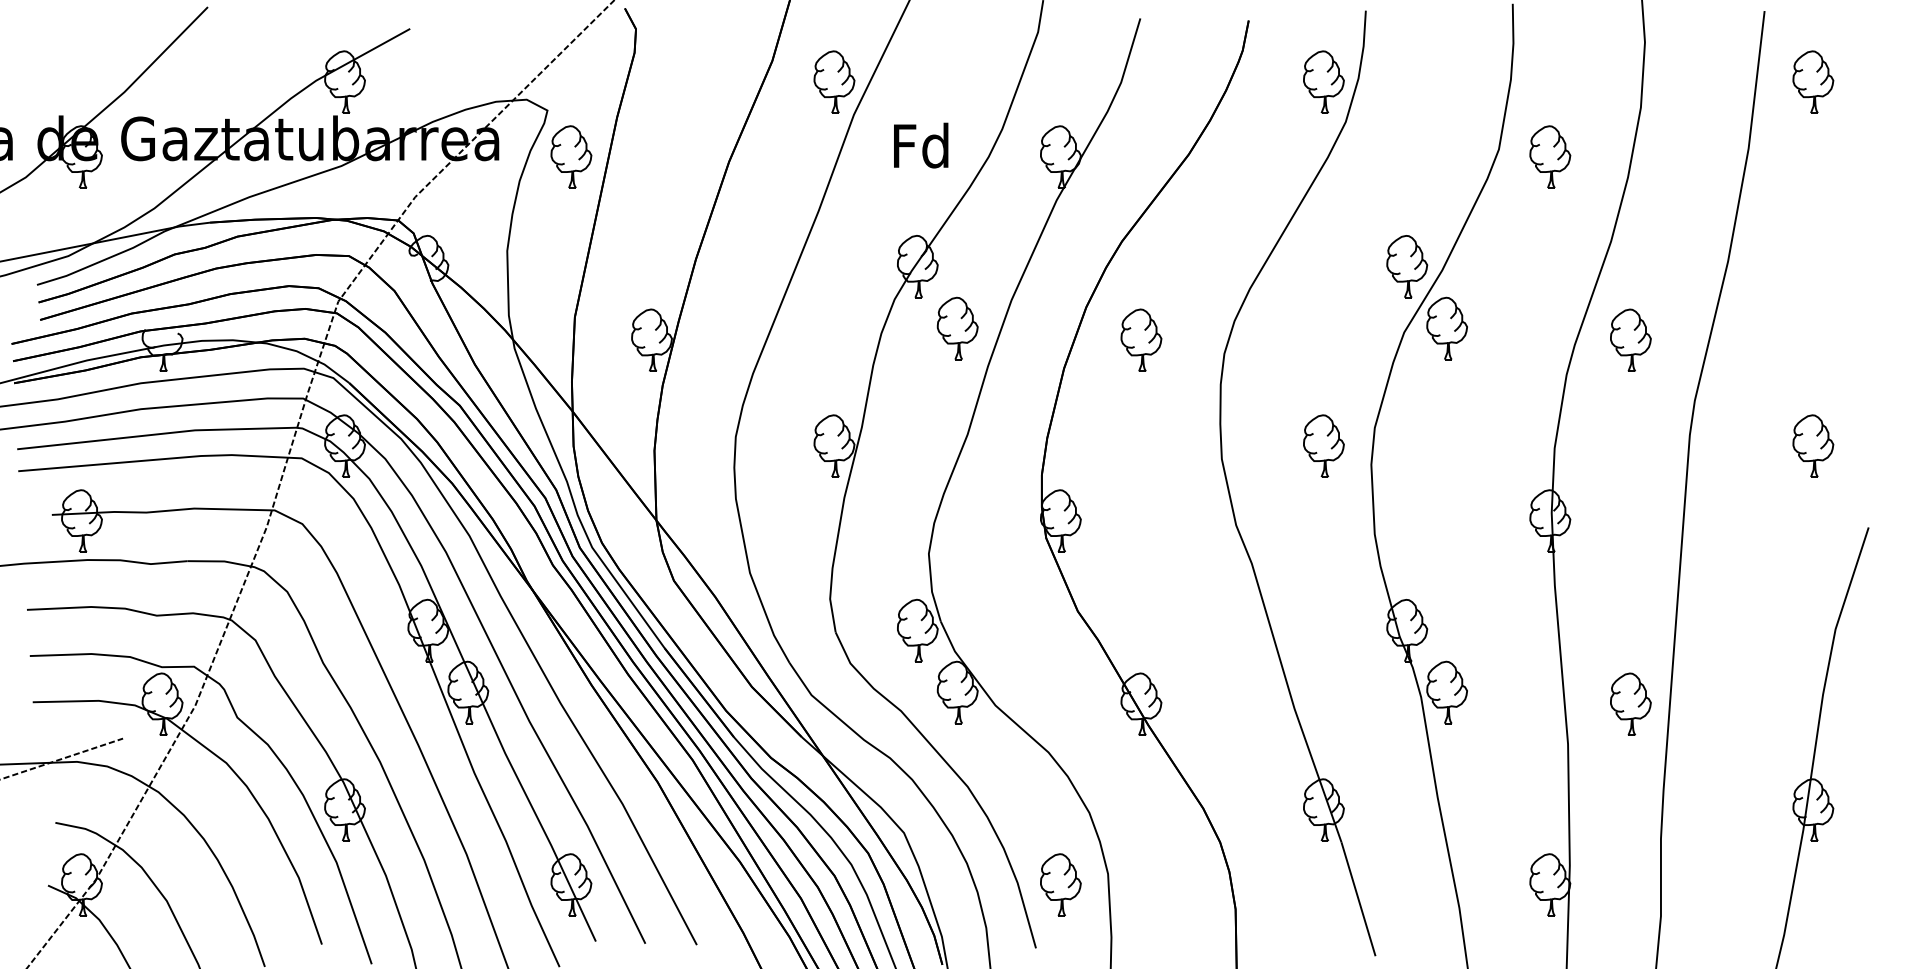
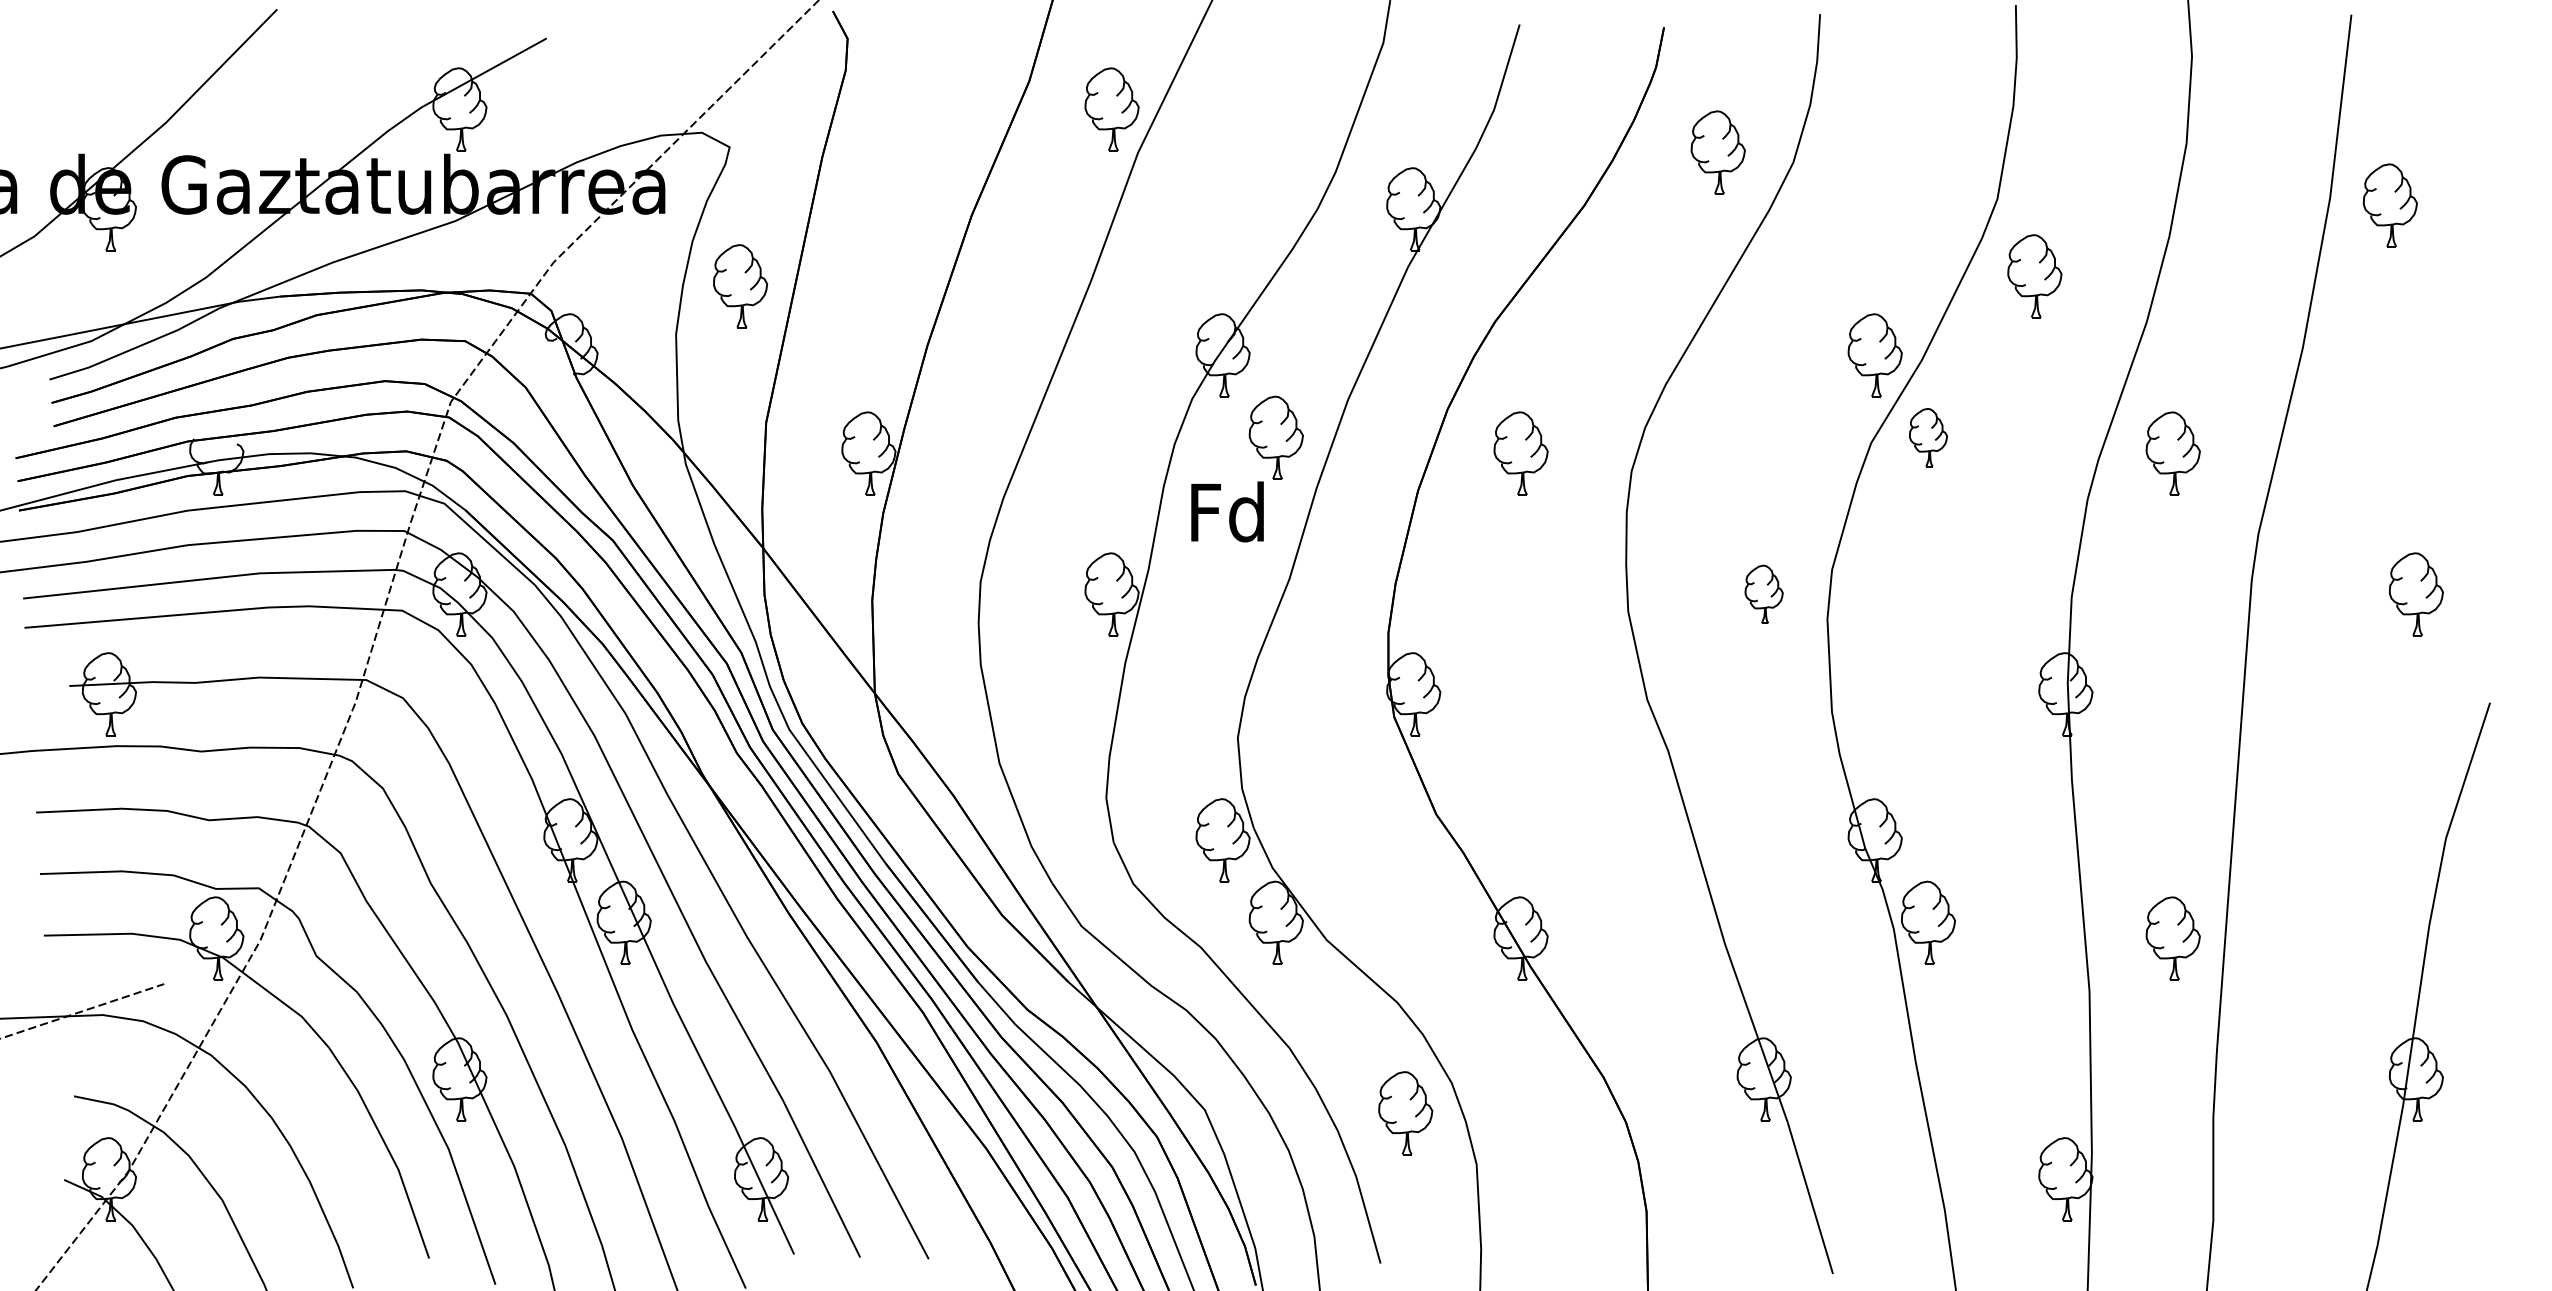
part: (1323, 82) -> (1717, 152), moved
part: (1813, 82) -> (2390, 205), moved
text: (921, 145) -> (1227, 511), moved
part: (571, 157) -> (740, 286), moved
part: (1550, 157) -> (2034, 276), moved
part: (1447, 328) -> (1928, 437), size x0.7
part: (1323, 446) -> (1763, 594), size x0.7
part: (1060, 885) -> (1405, 1113), moved

